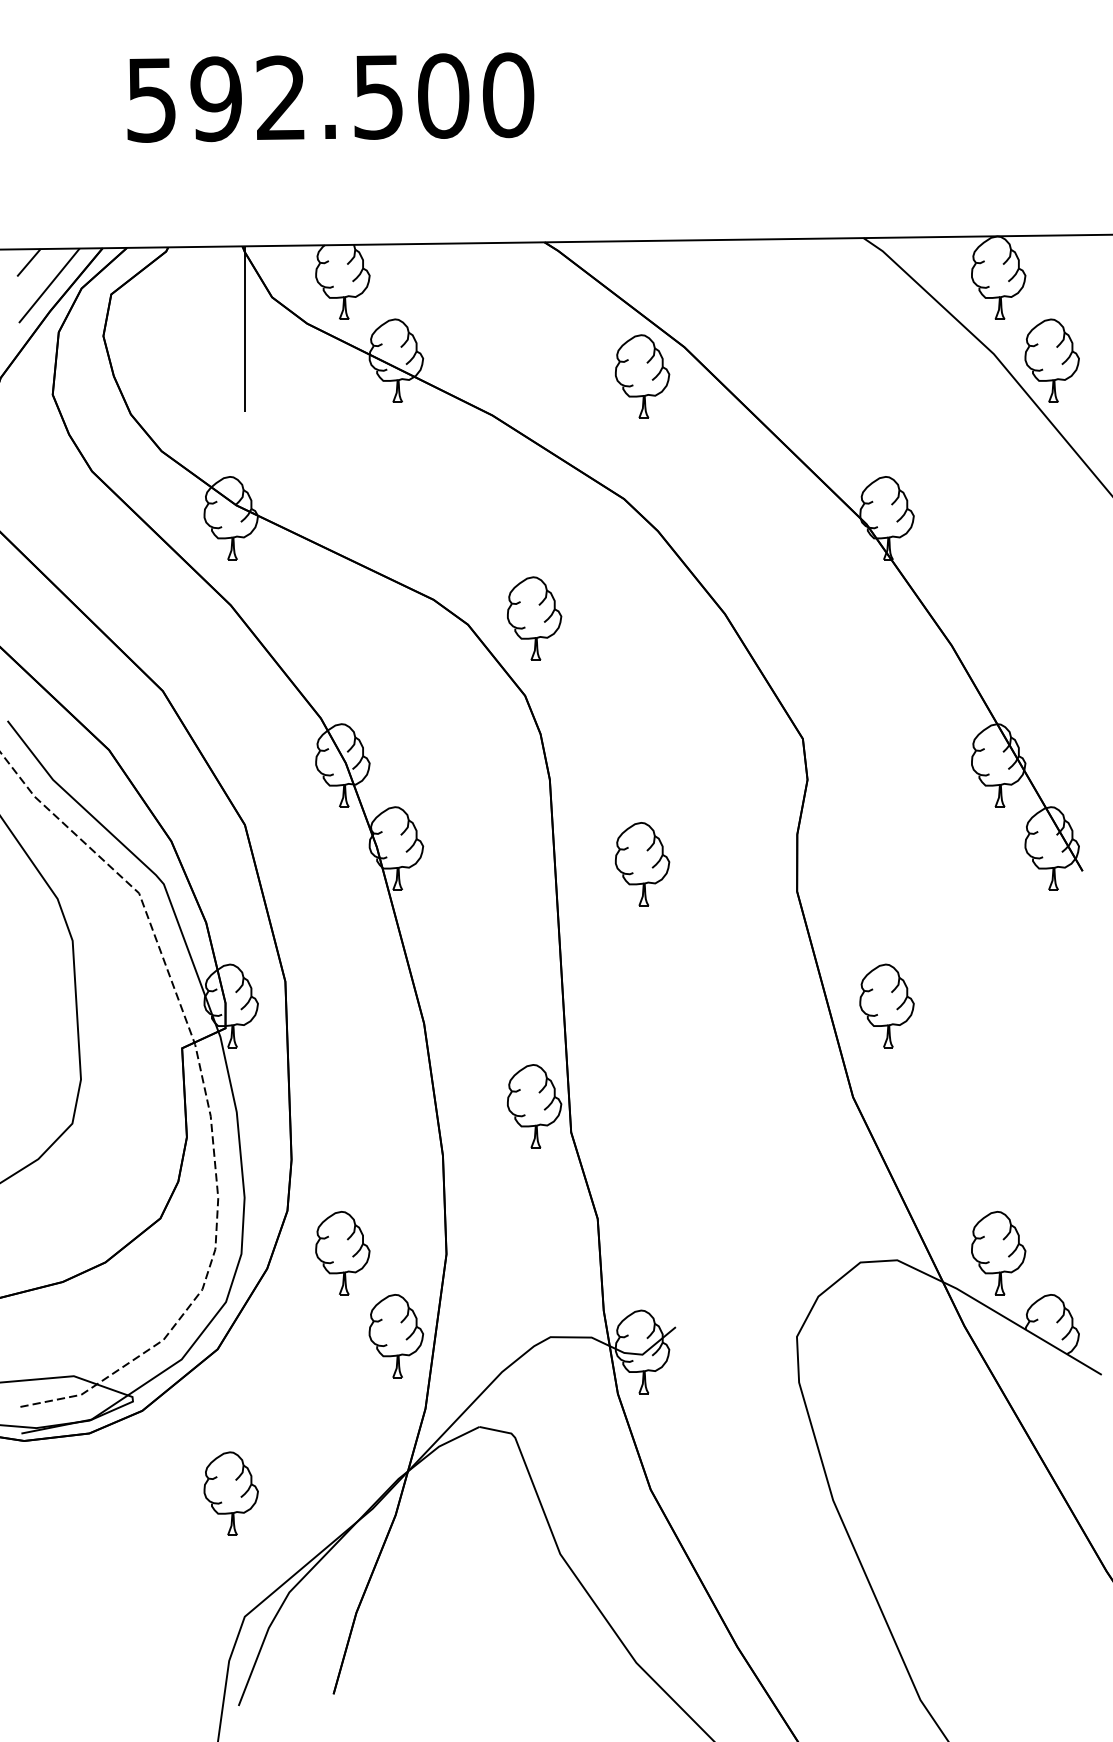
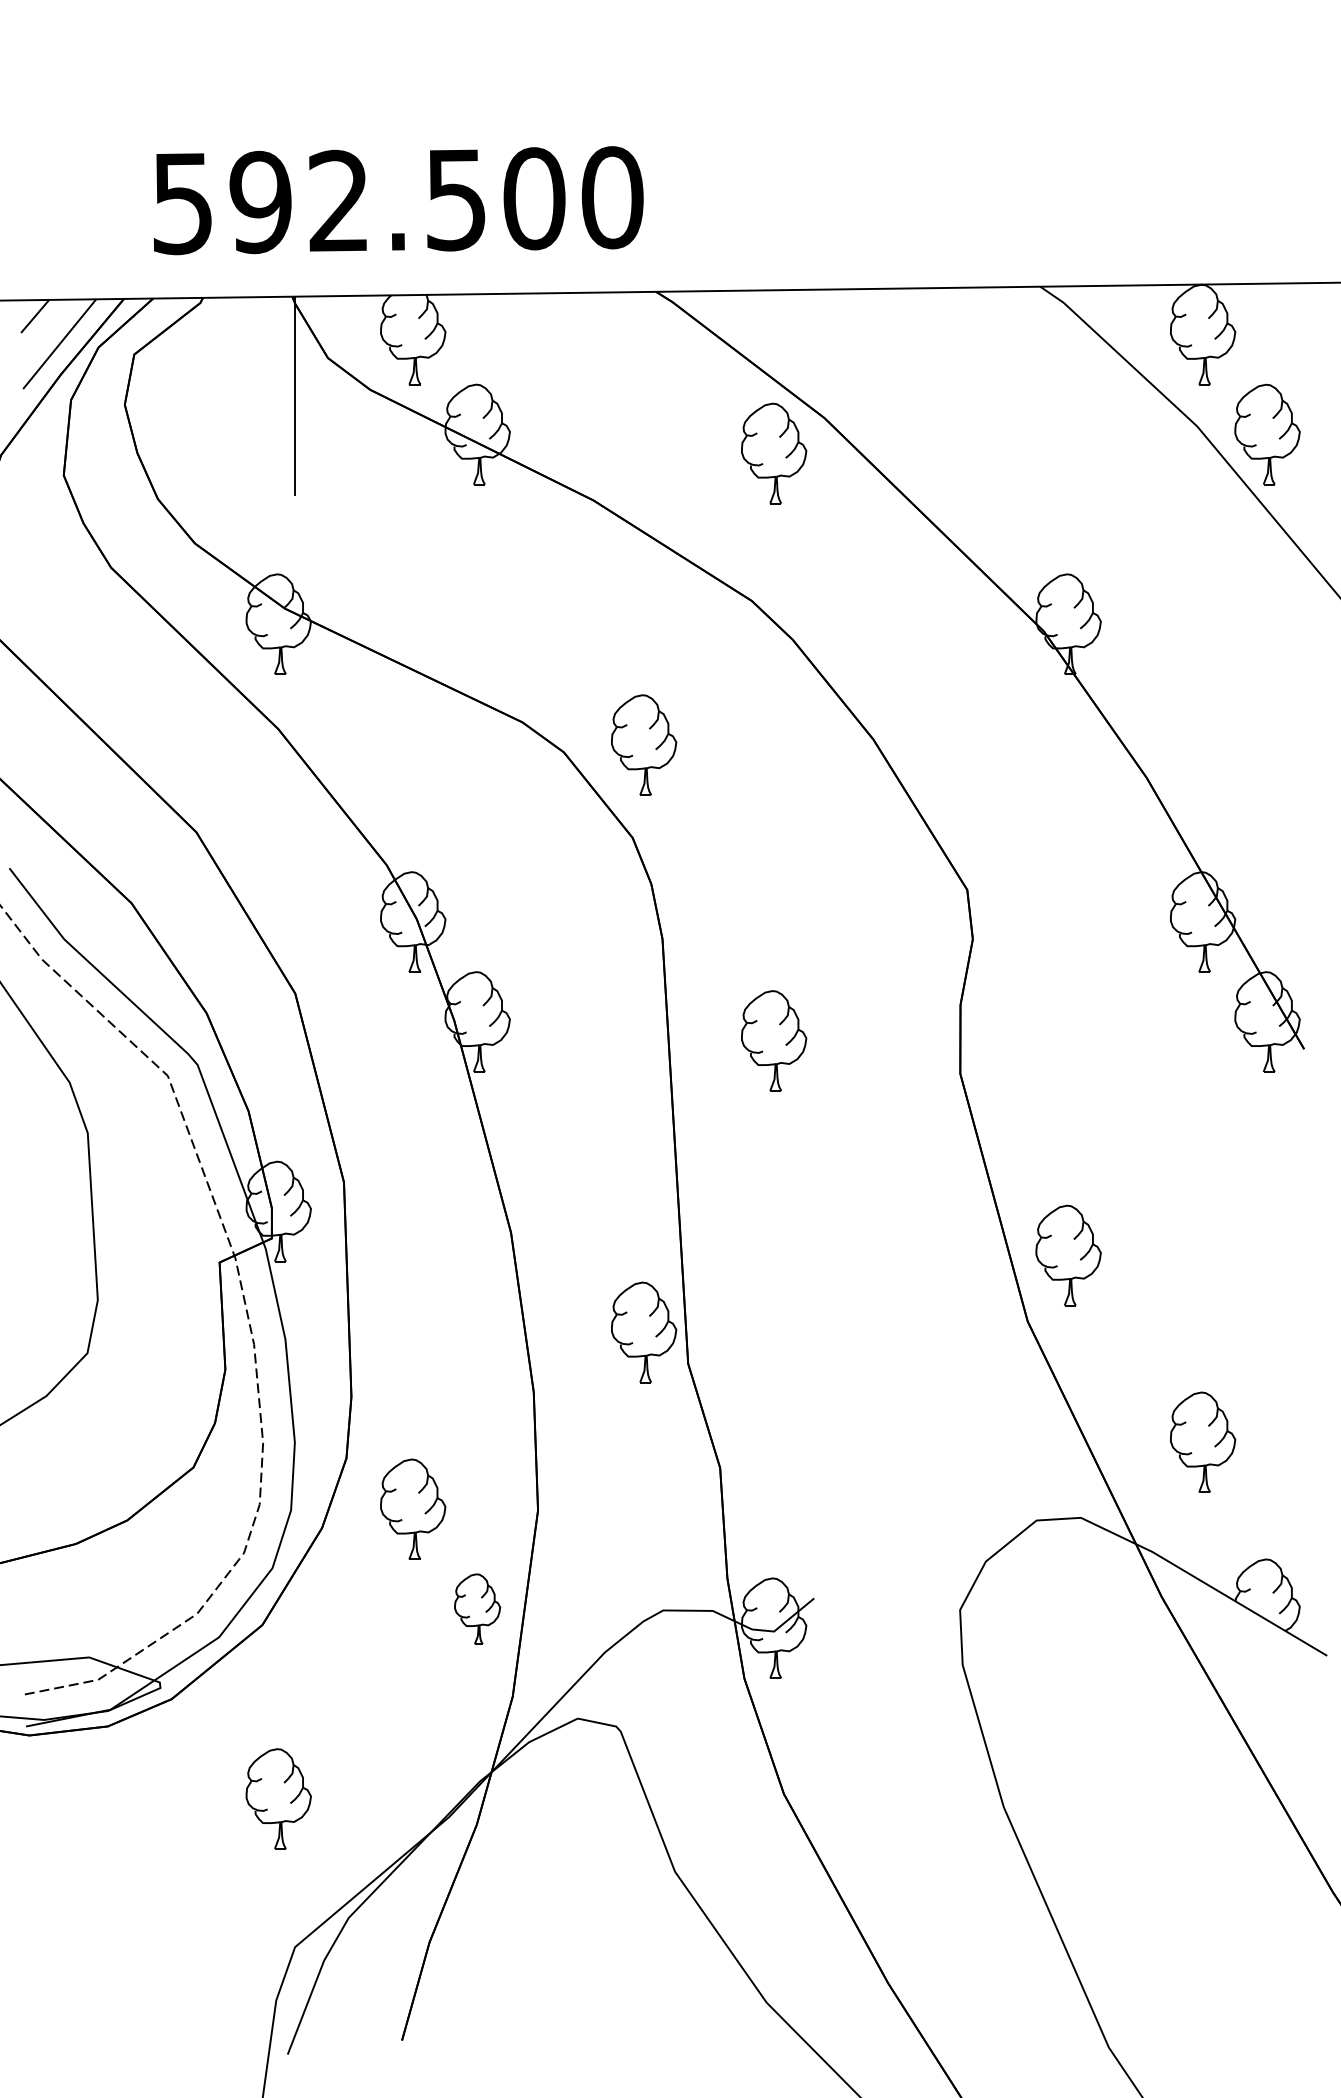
text: (330, 97) -> (398, 200), moved
part: (886, 1005) -> (1068, 1255), moved
part: (999, 1252) -> (1203, 1441), moved
part: (396, 1335) -> (477, 1608), size x0.7

